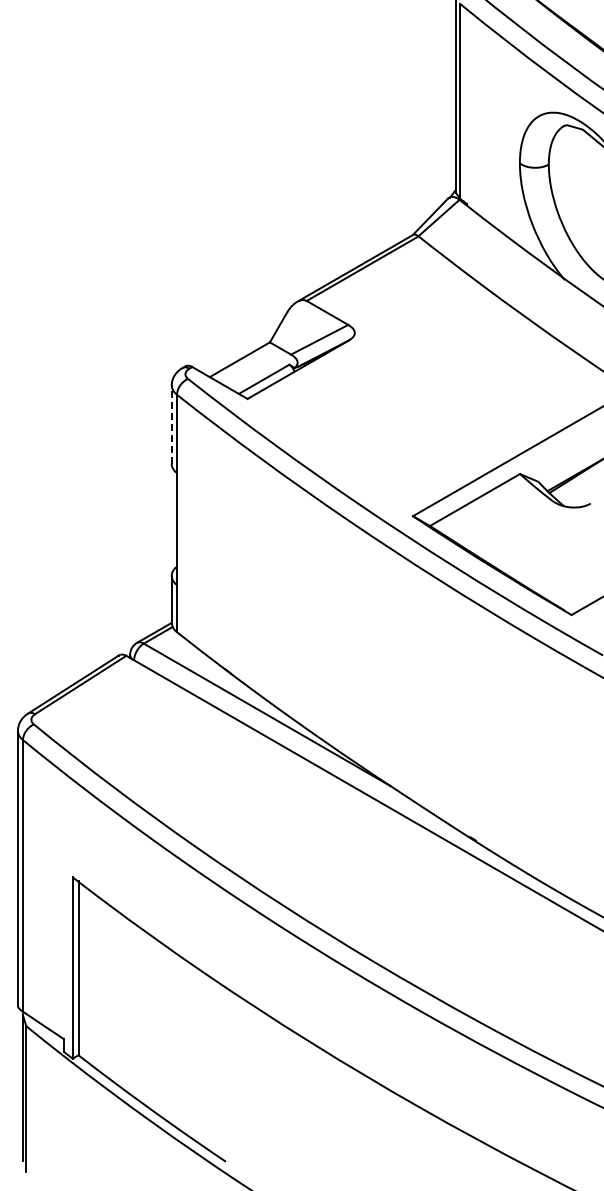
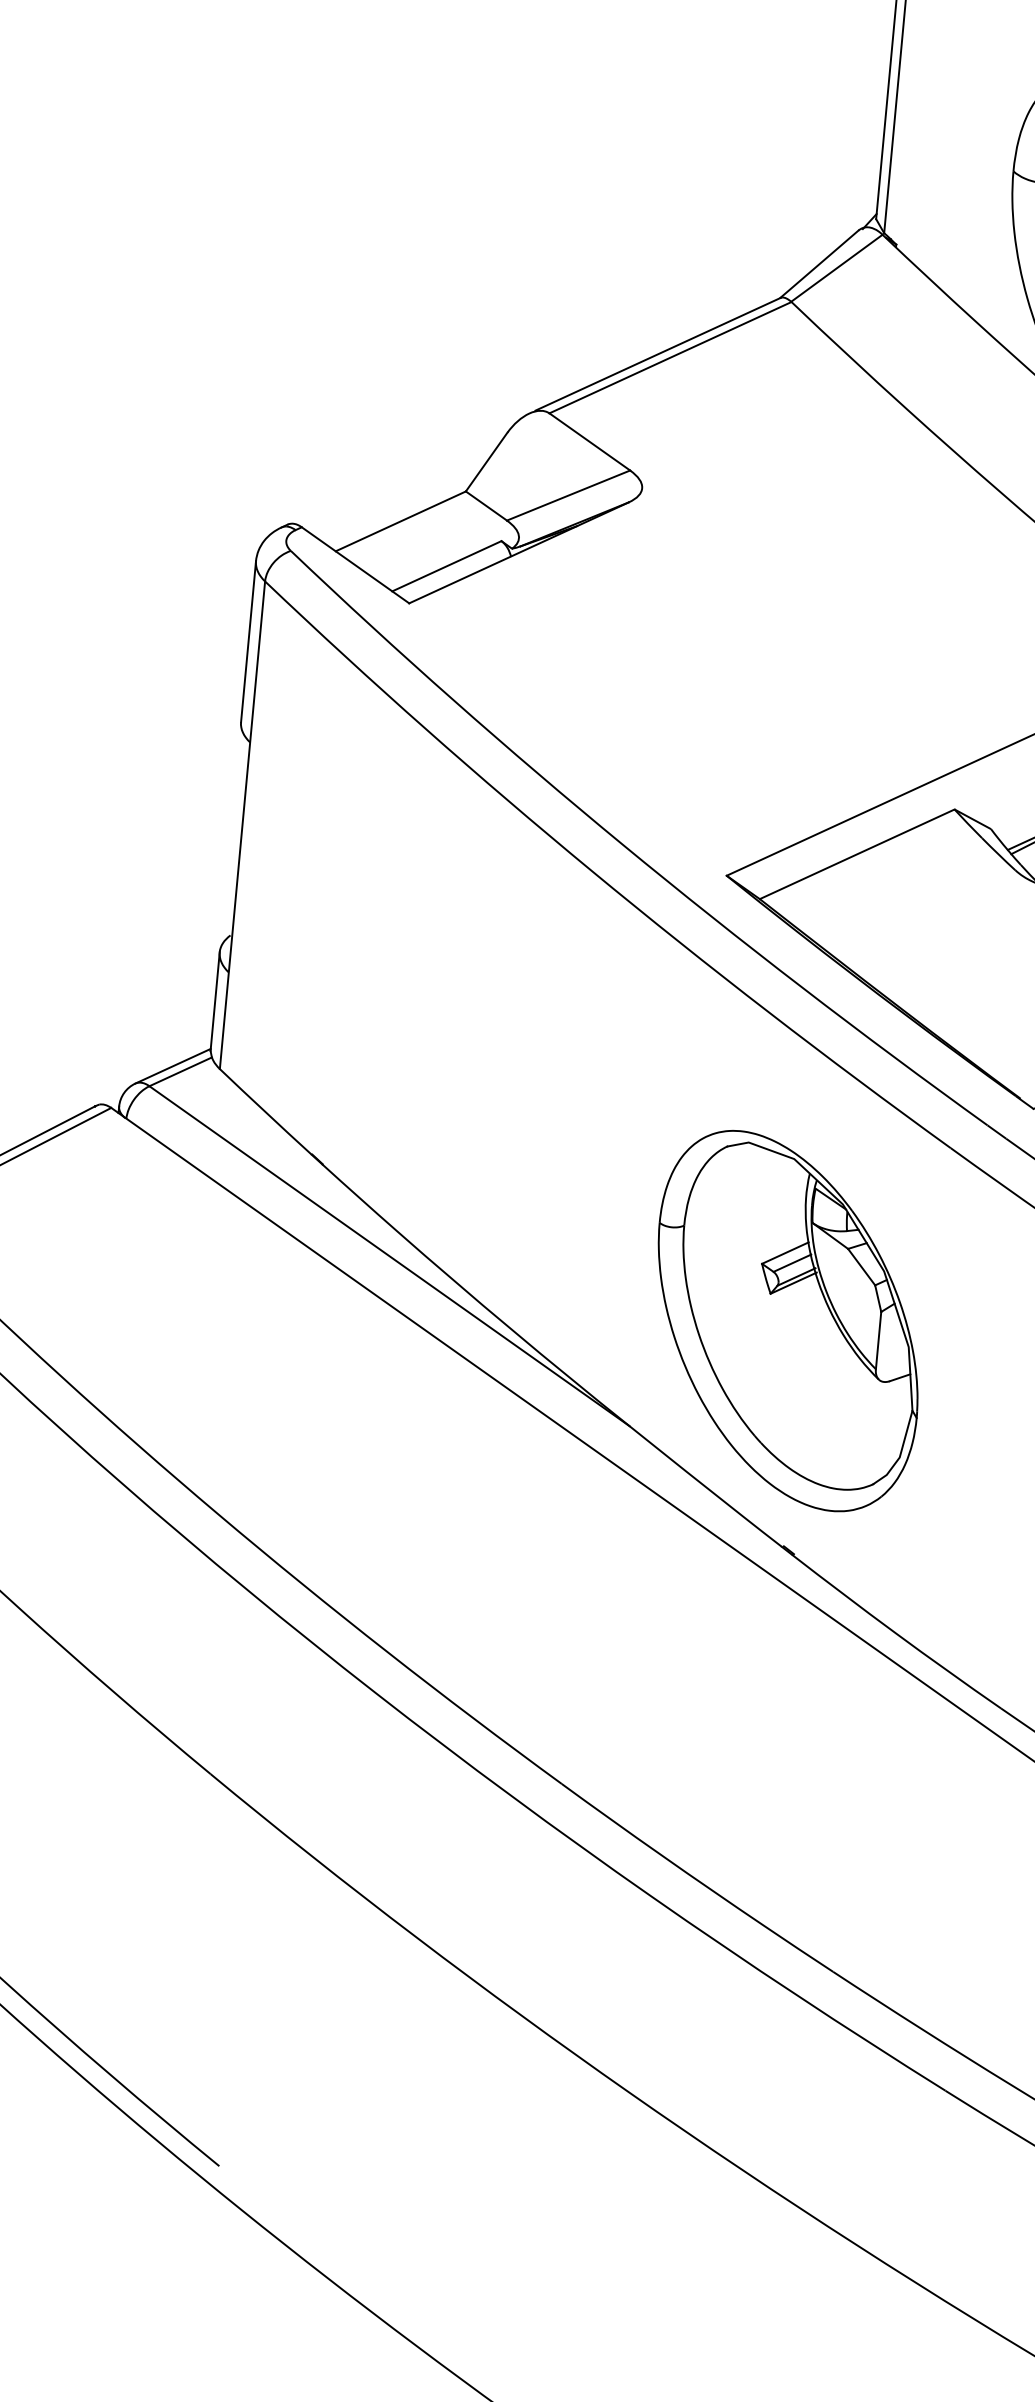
line: (171, 424) -> (248, 641), dashed -> solid
part: (462, 728) -> (787, 1321), added

